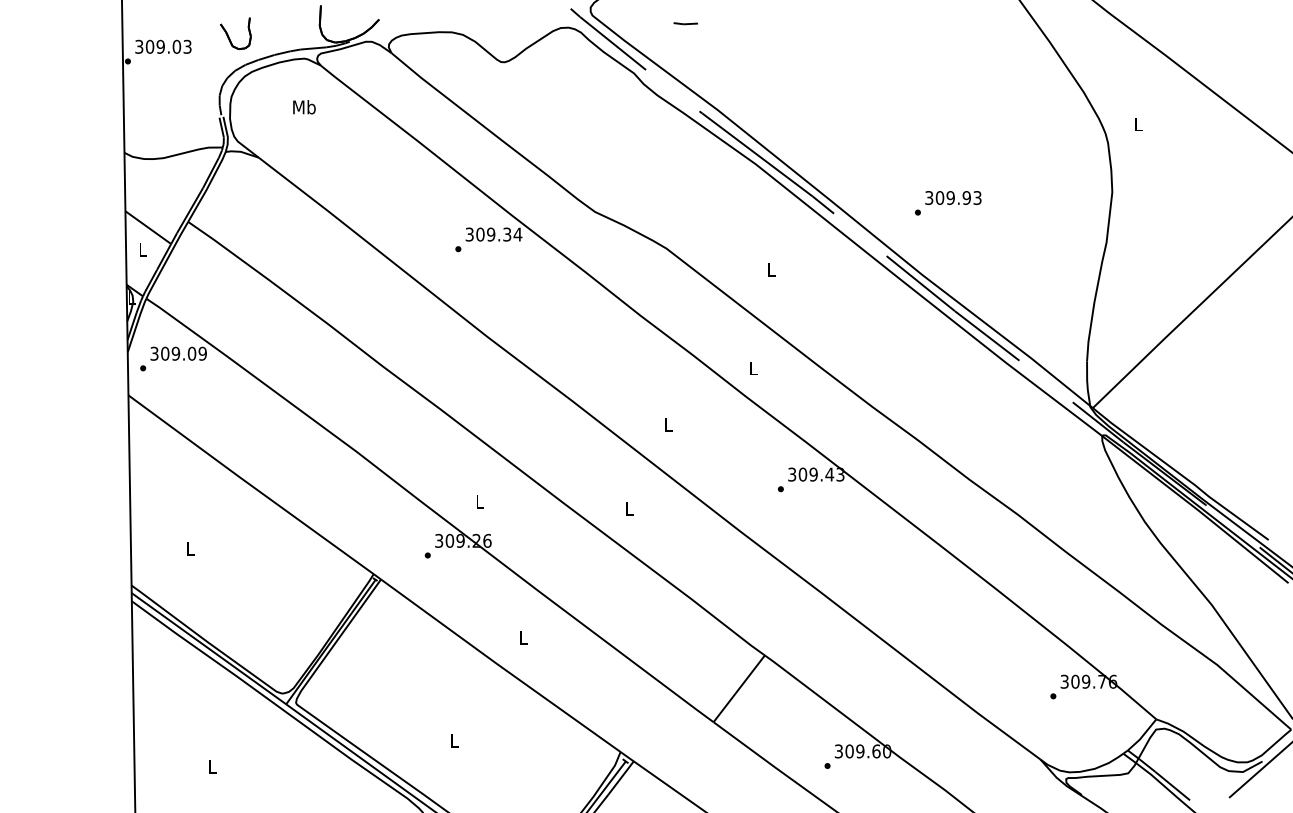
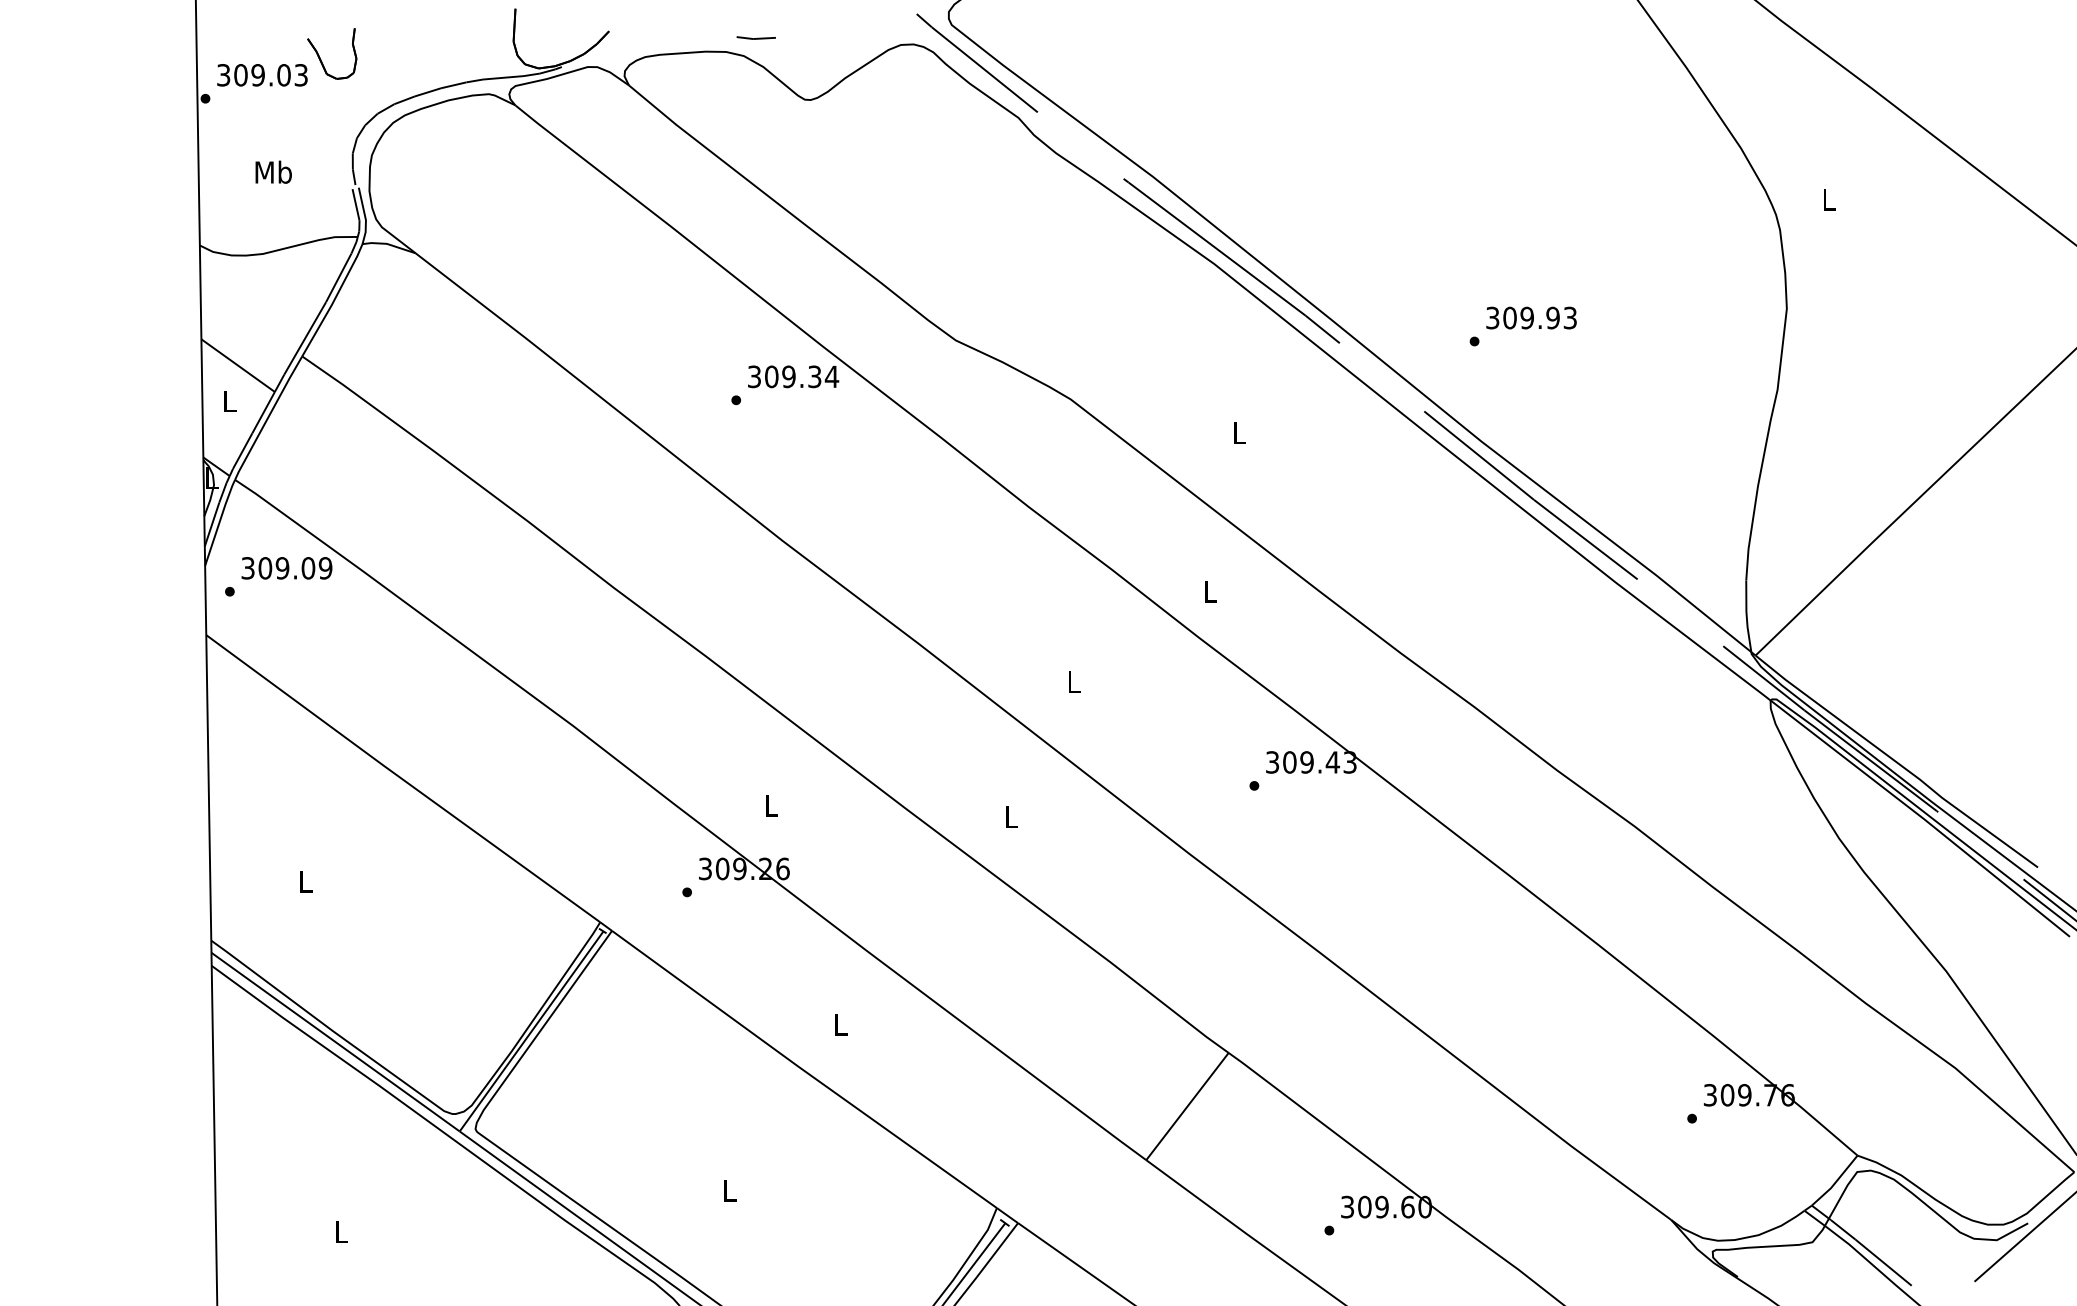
line: (685, 23) -> (755, 37), moved
part: (229, 36) -> (322, 58), moved
text: (304, 107) -> (273, 172), moved

